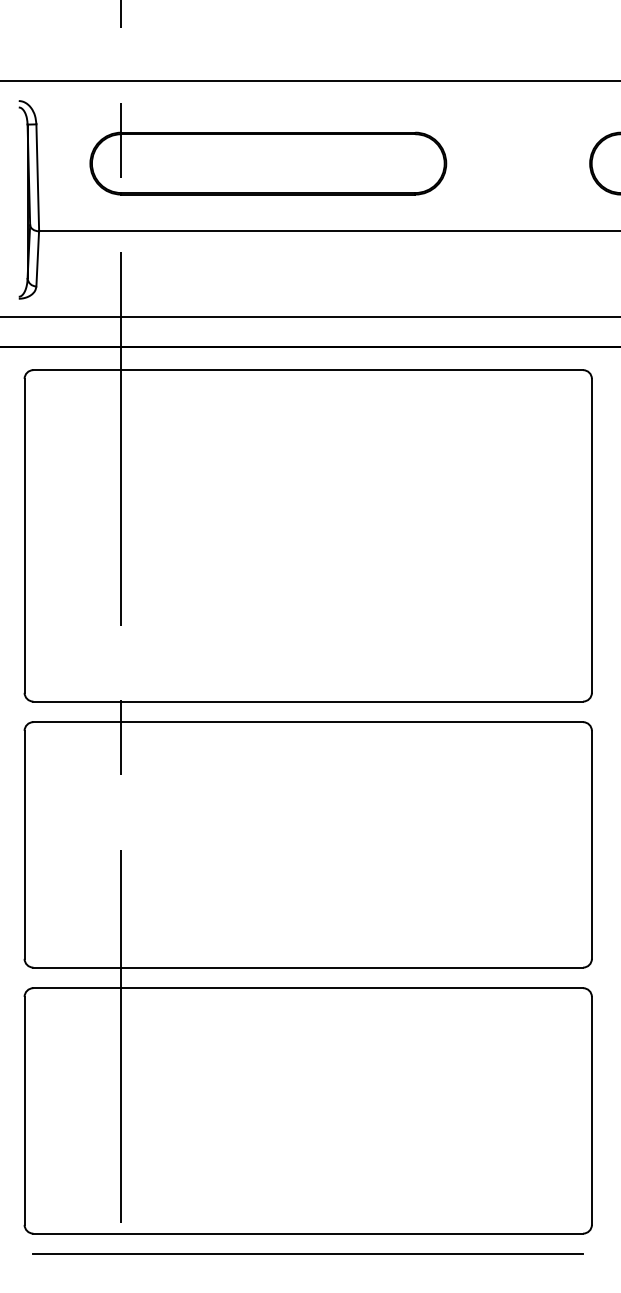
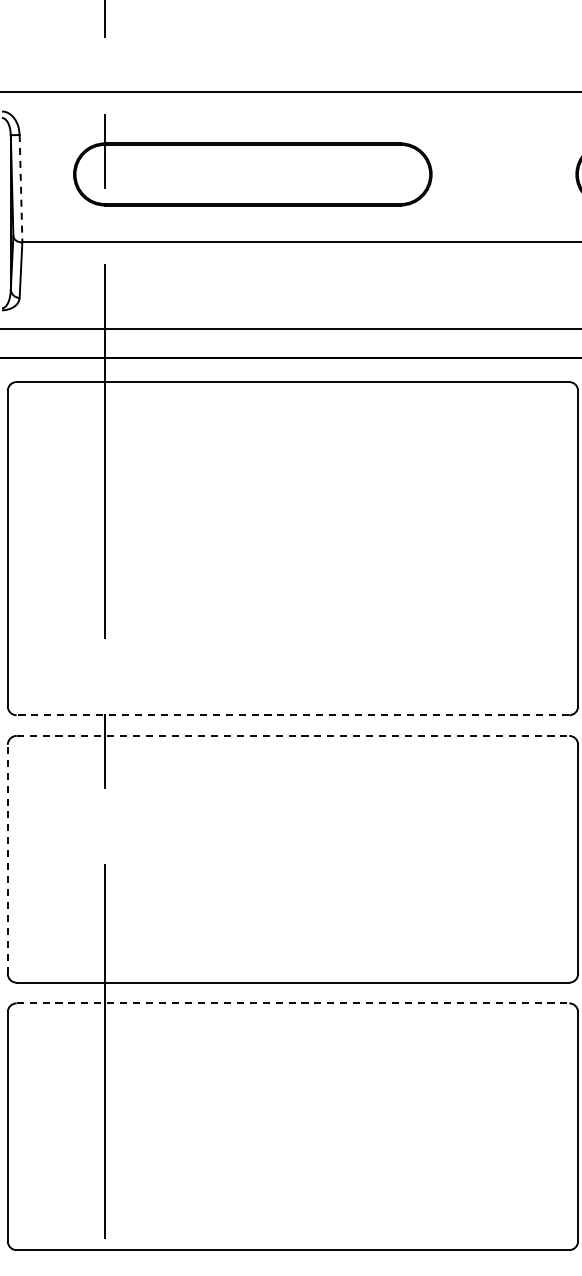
line: (37, 178) -> (20, 189), solid -> dashed
line: (308, 701) -> (293, 715), solid -> dashed
line: (308, 722) -> (293, 736), solid -> dashed
line: (24, 844) -> (7, 858), solid -> dashed
line: (308, 988) -> (293, 1003), solid -> dashed
line: (308, 1254) -> (293, 1271), removed

